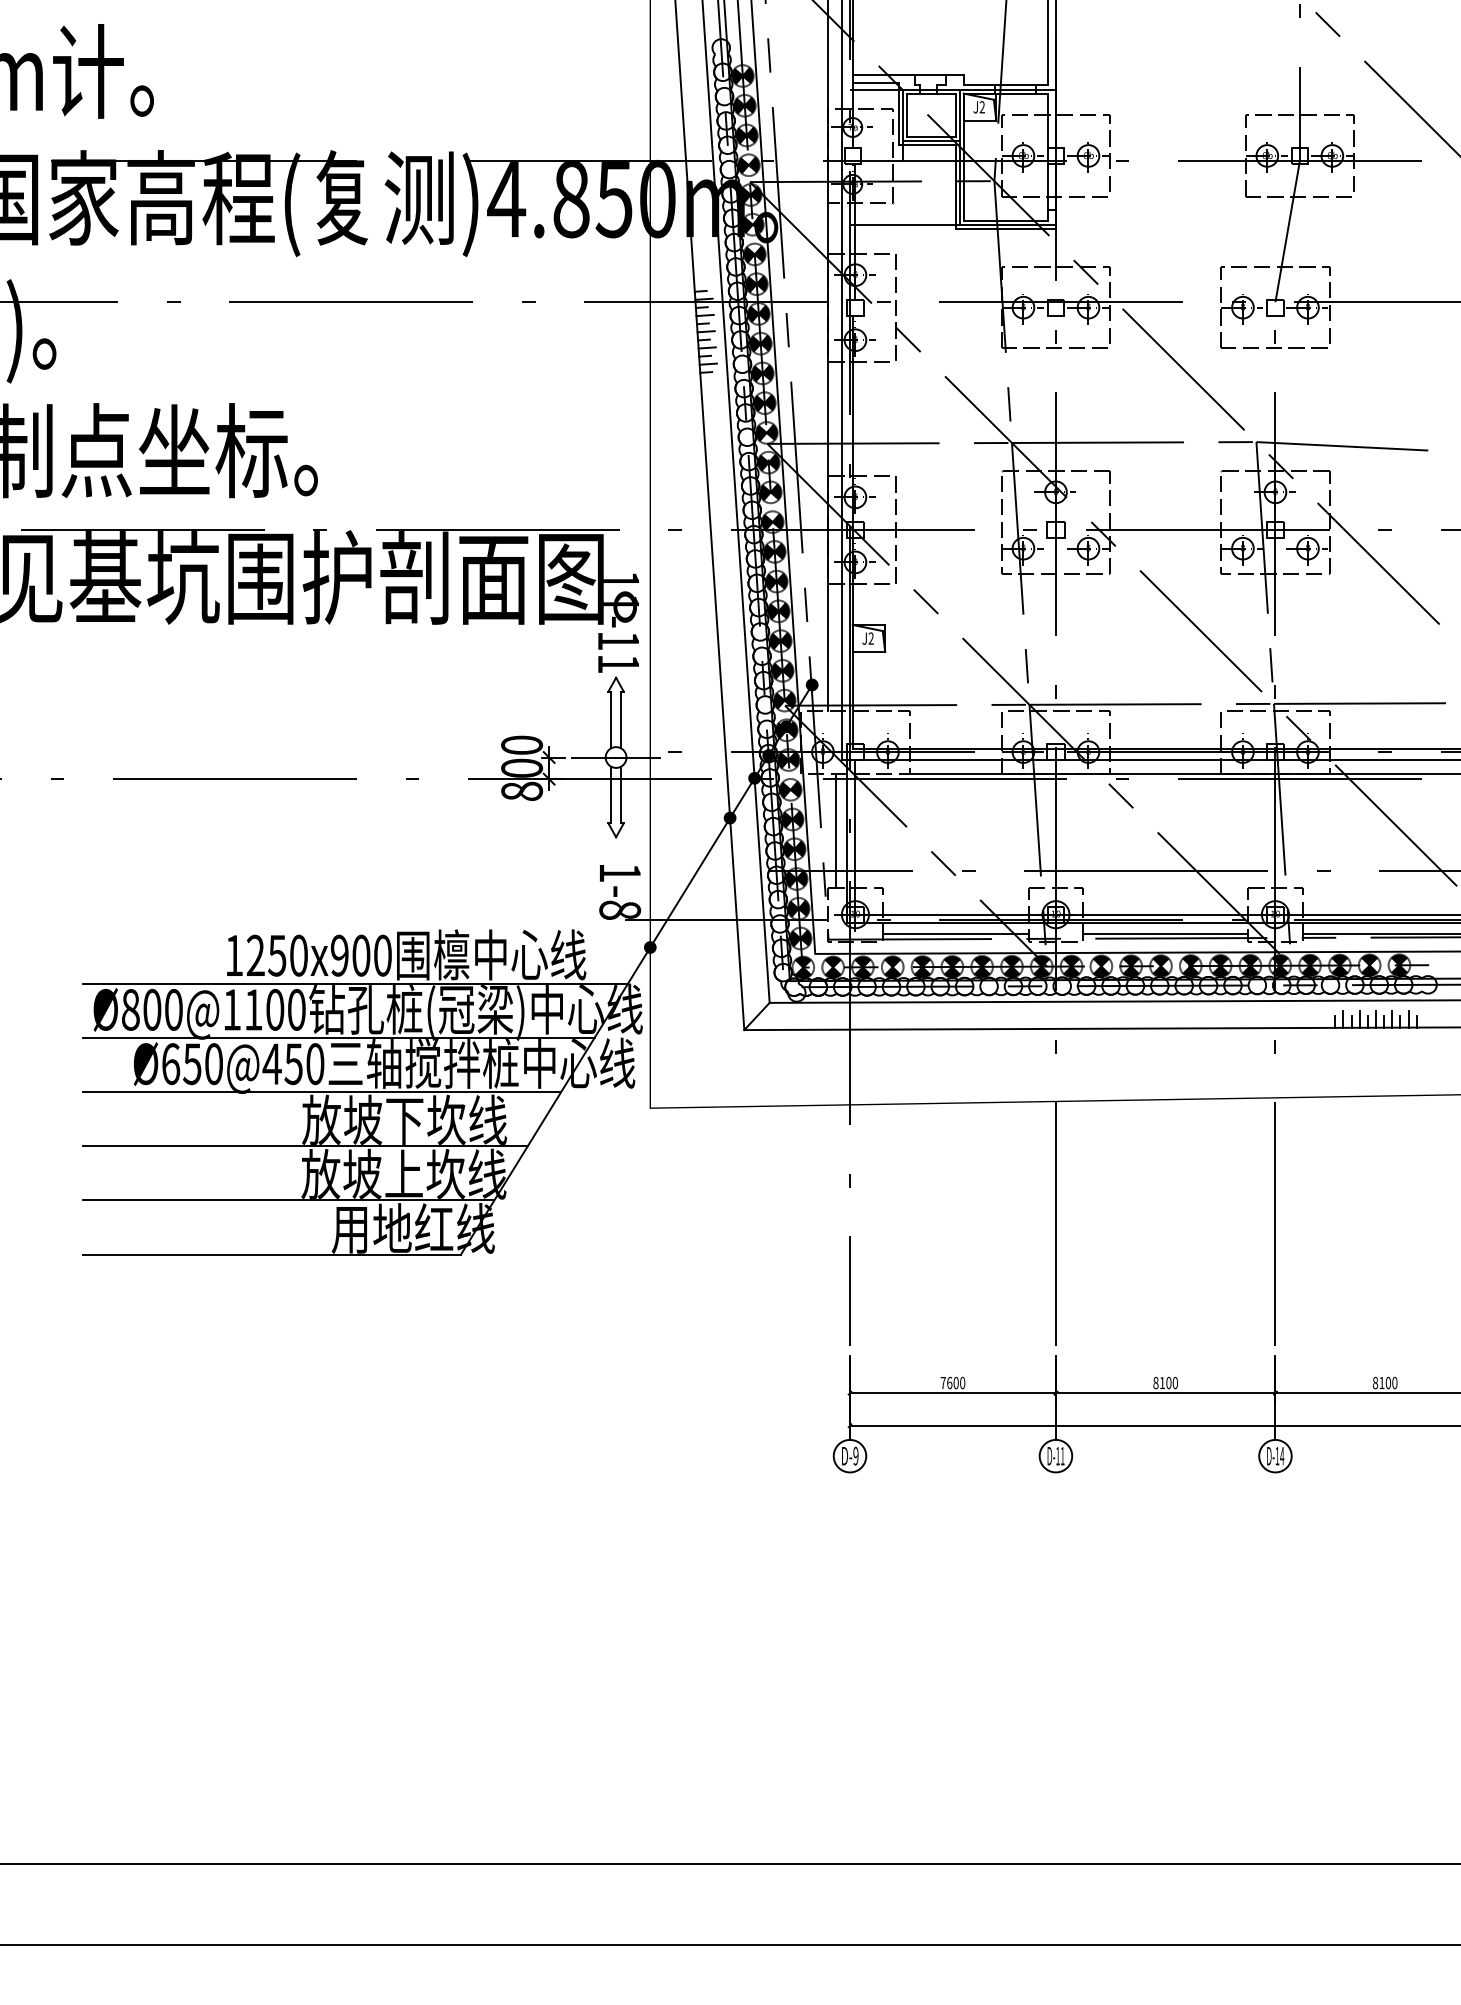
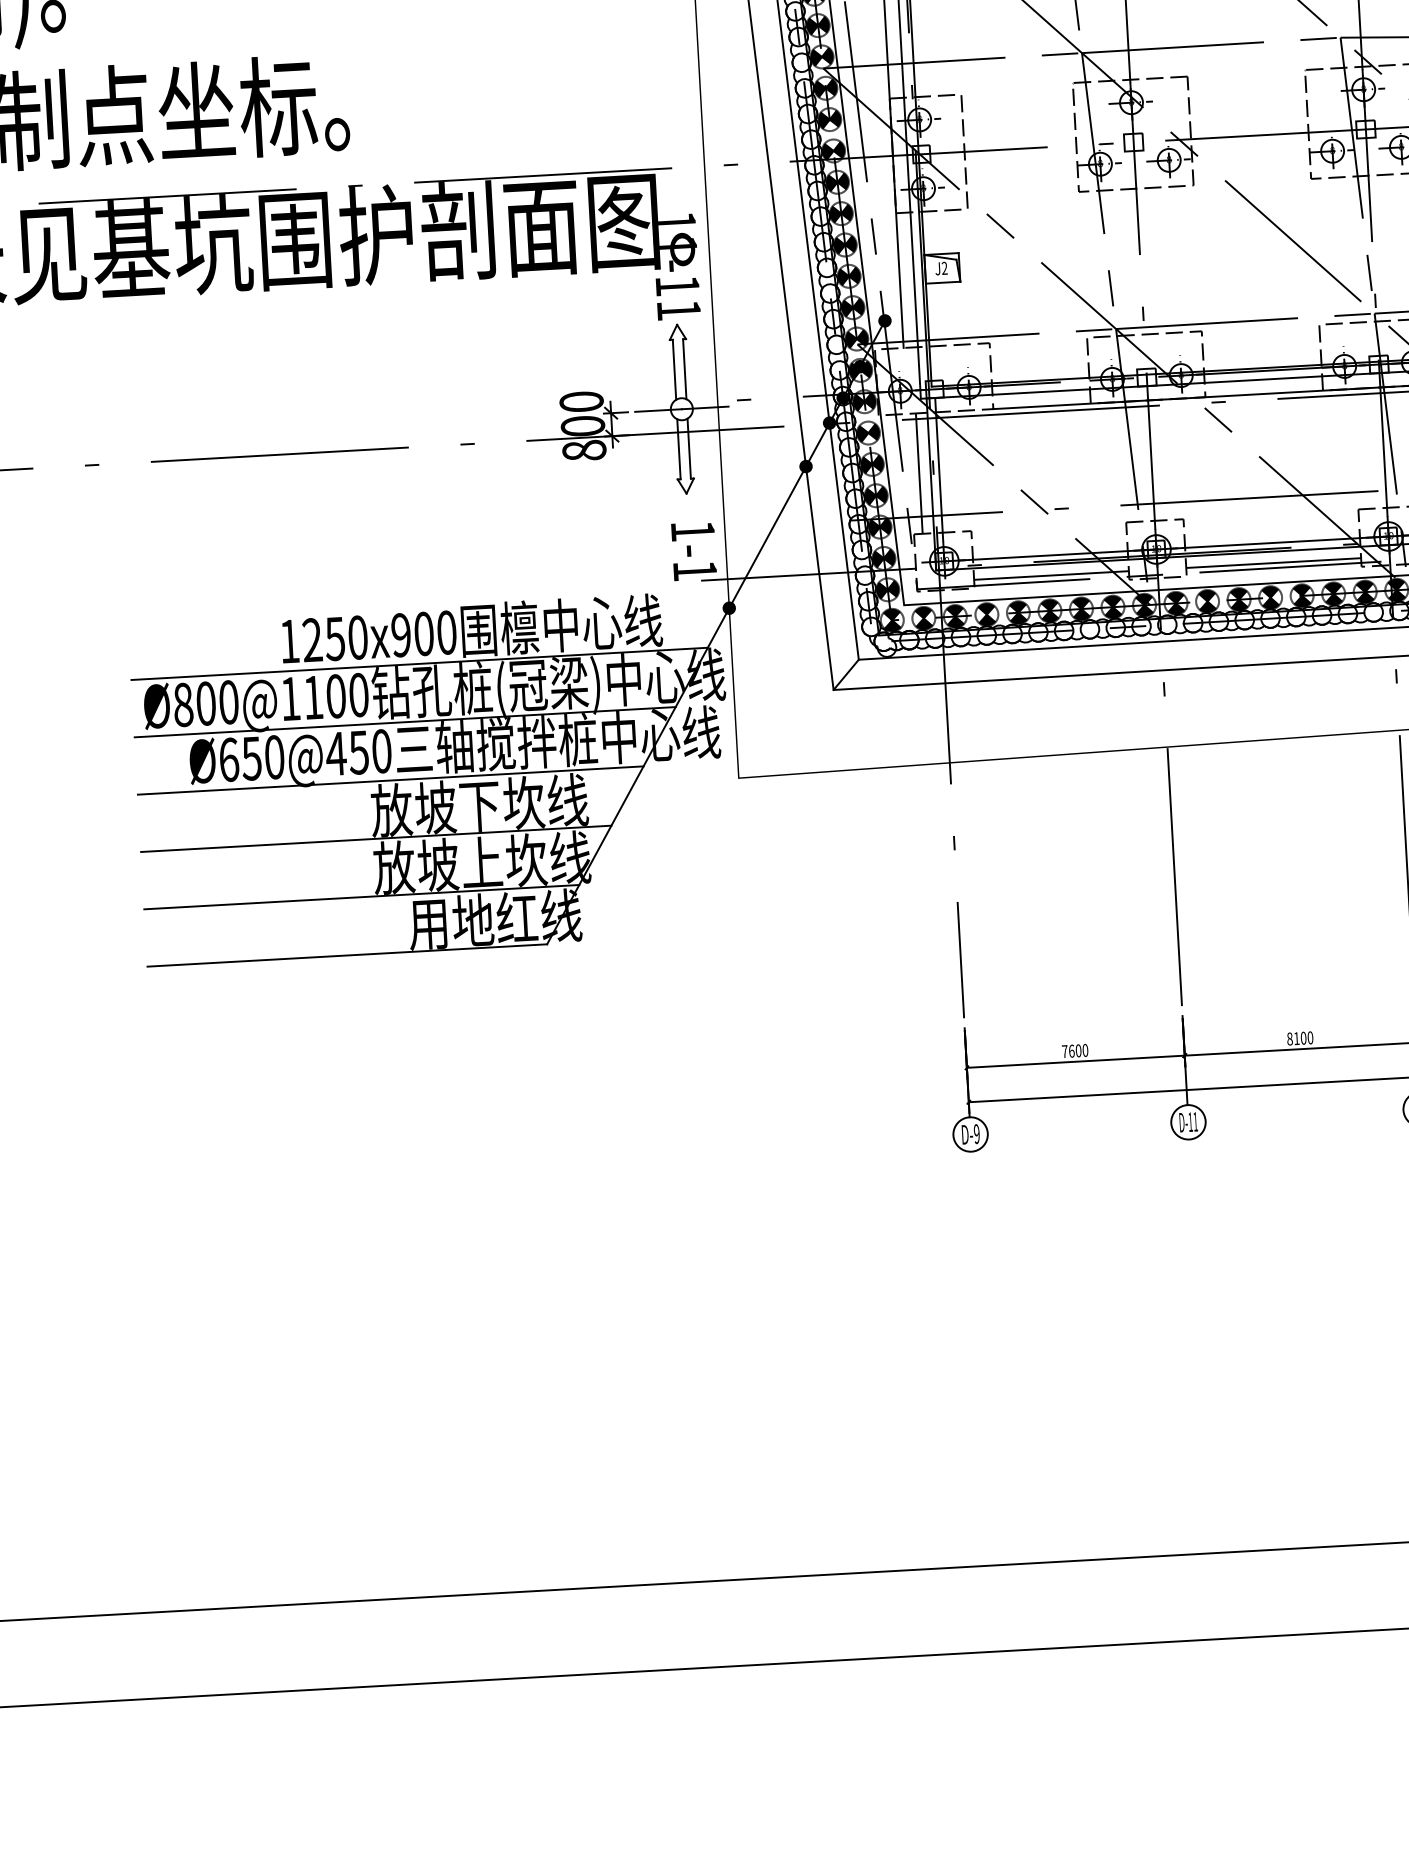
text: (620, 909) -> (695, 569), 1-8 -> 1-1

